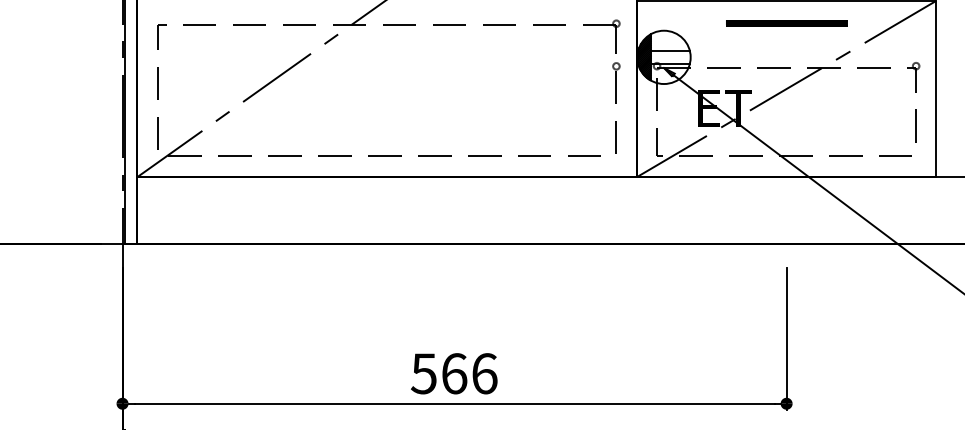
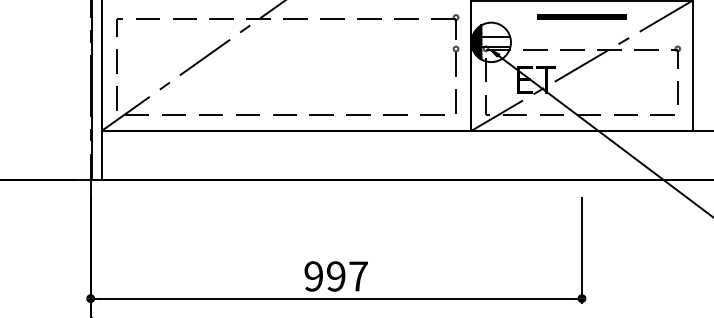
text: (454, 373) -> (336, 276), 566 -> 997

